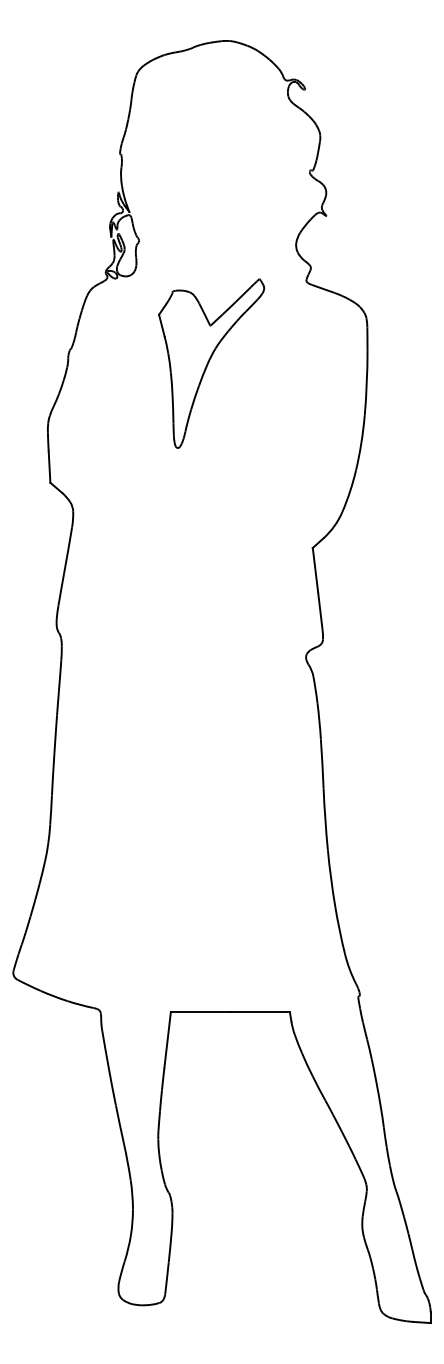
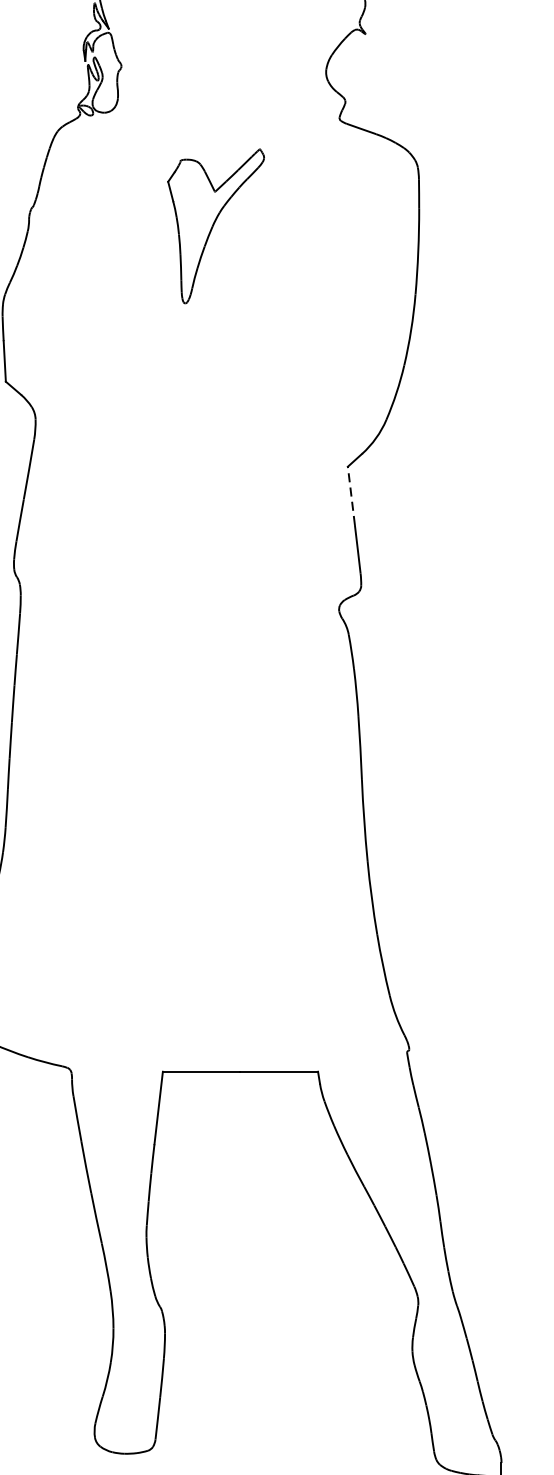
part: (211, 363) -> (215, 226), size x0.7
line: (315, 570) -> (351, 496), solid -> dashed

